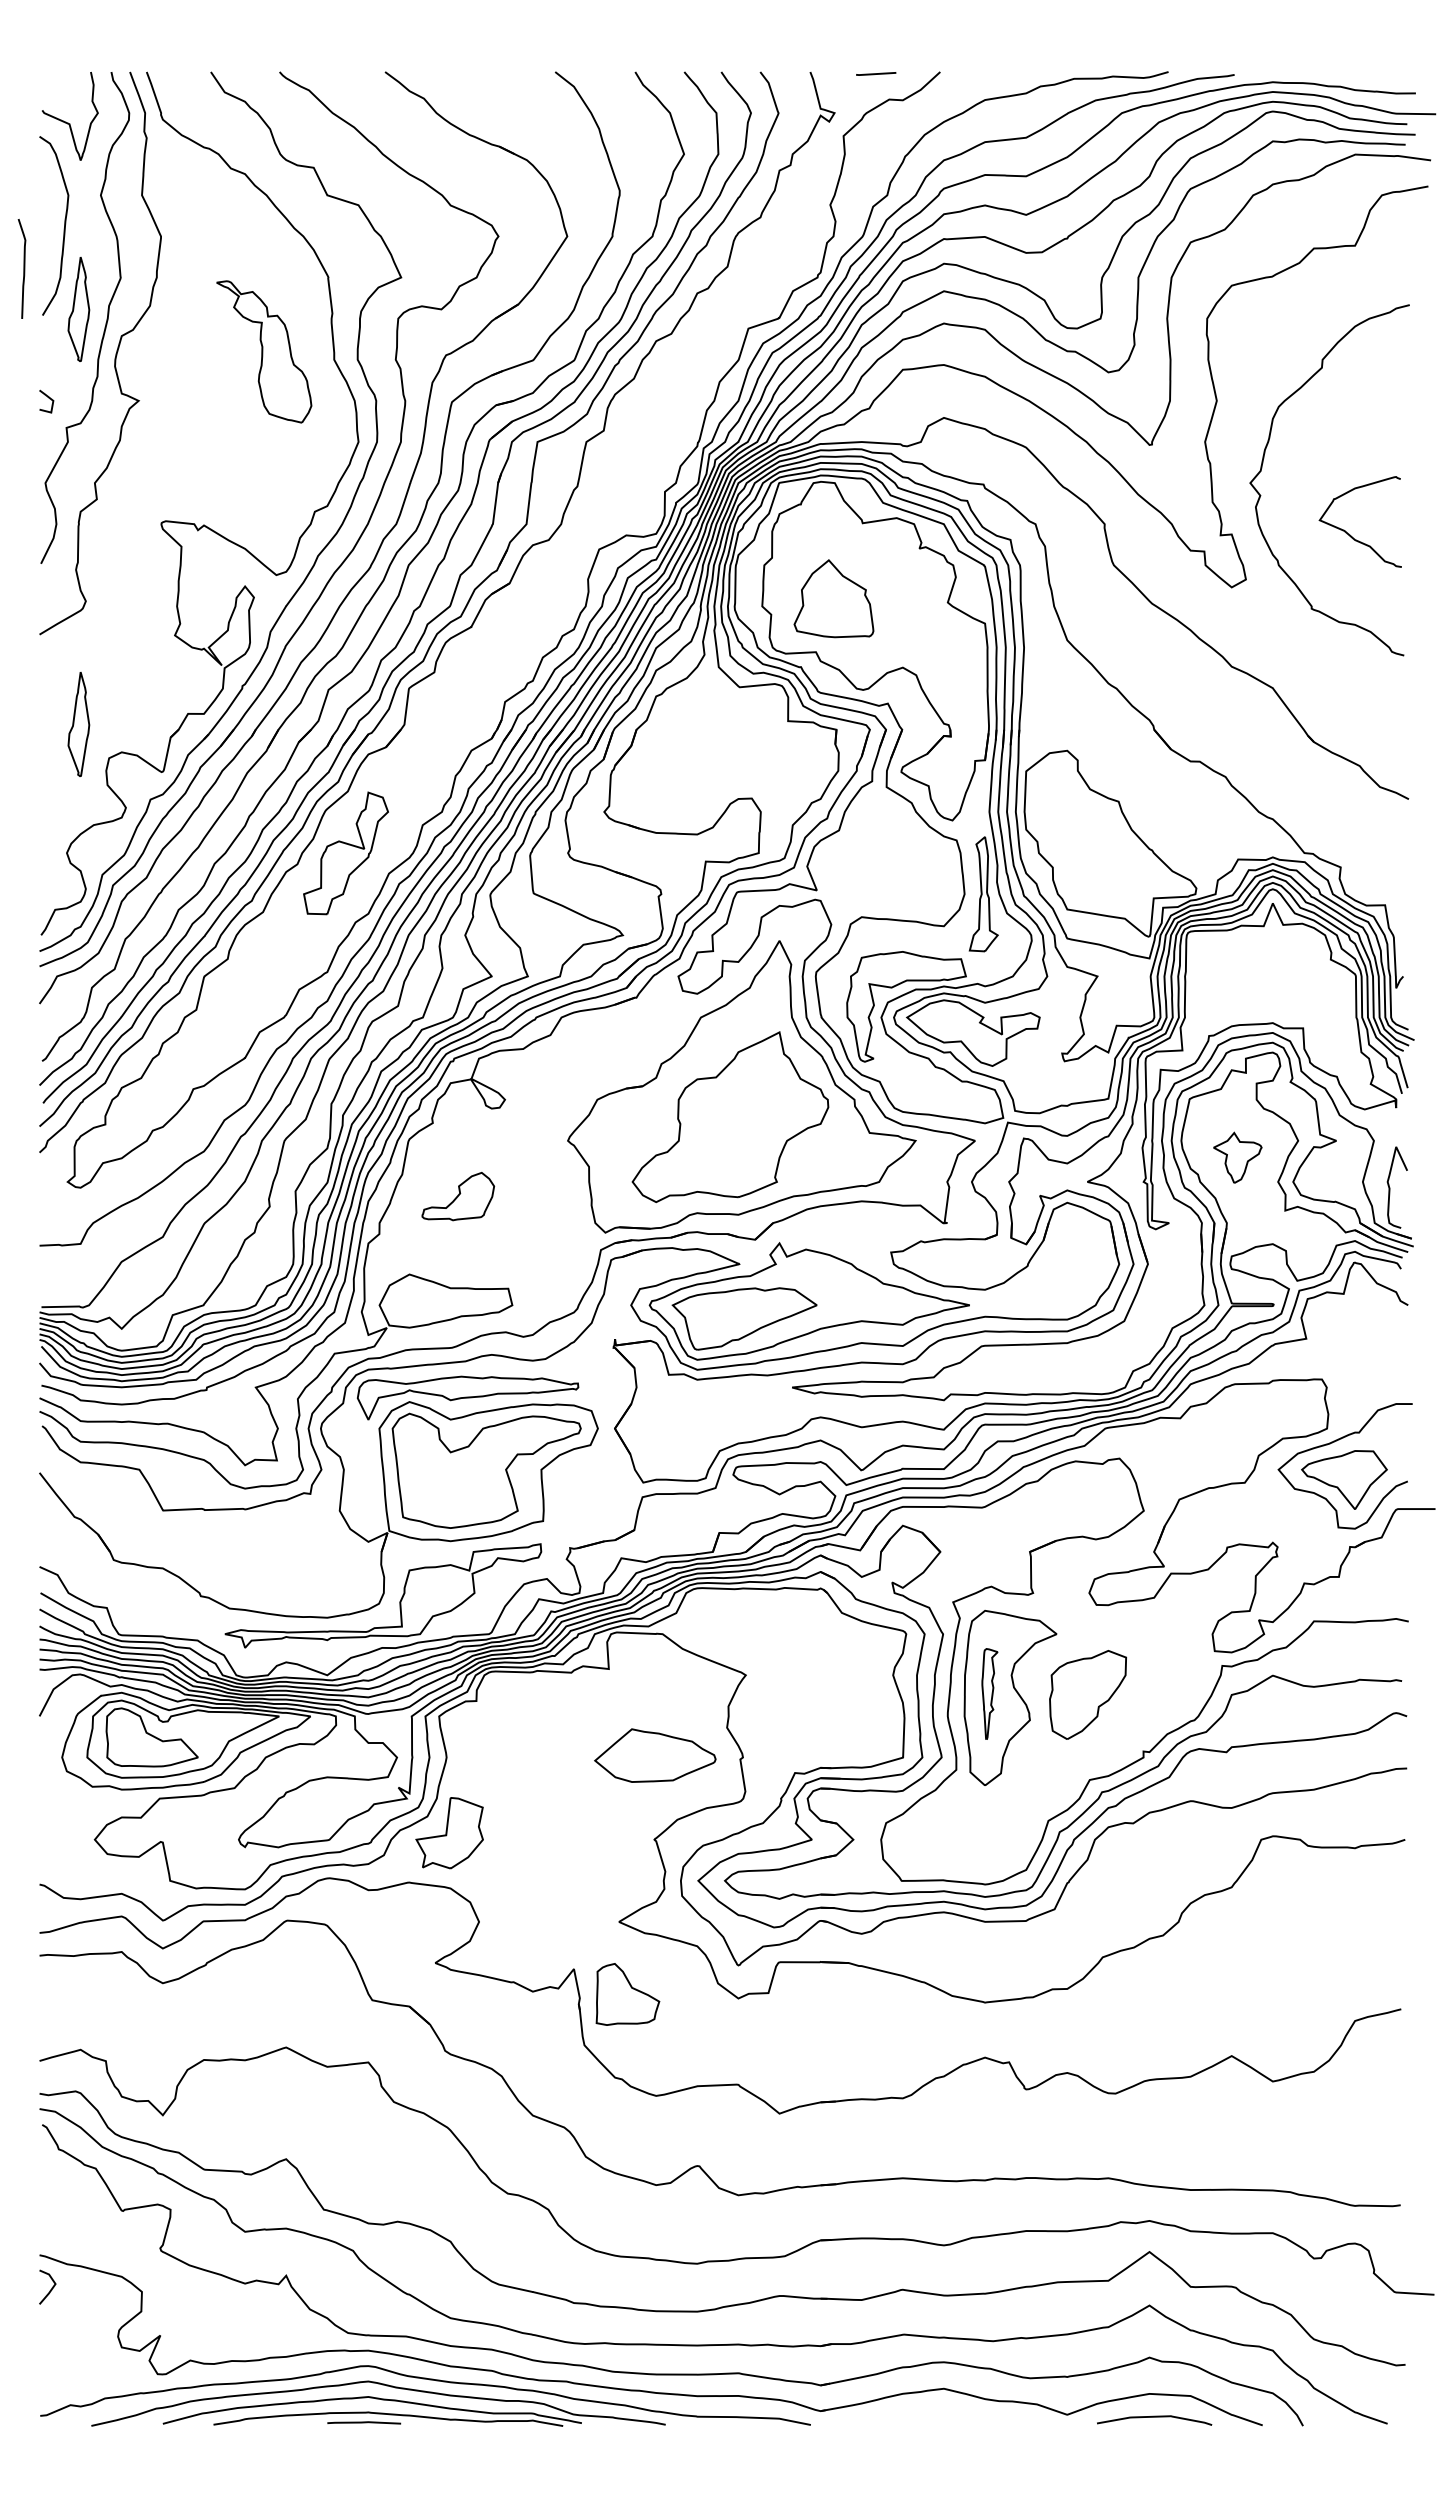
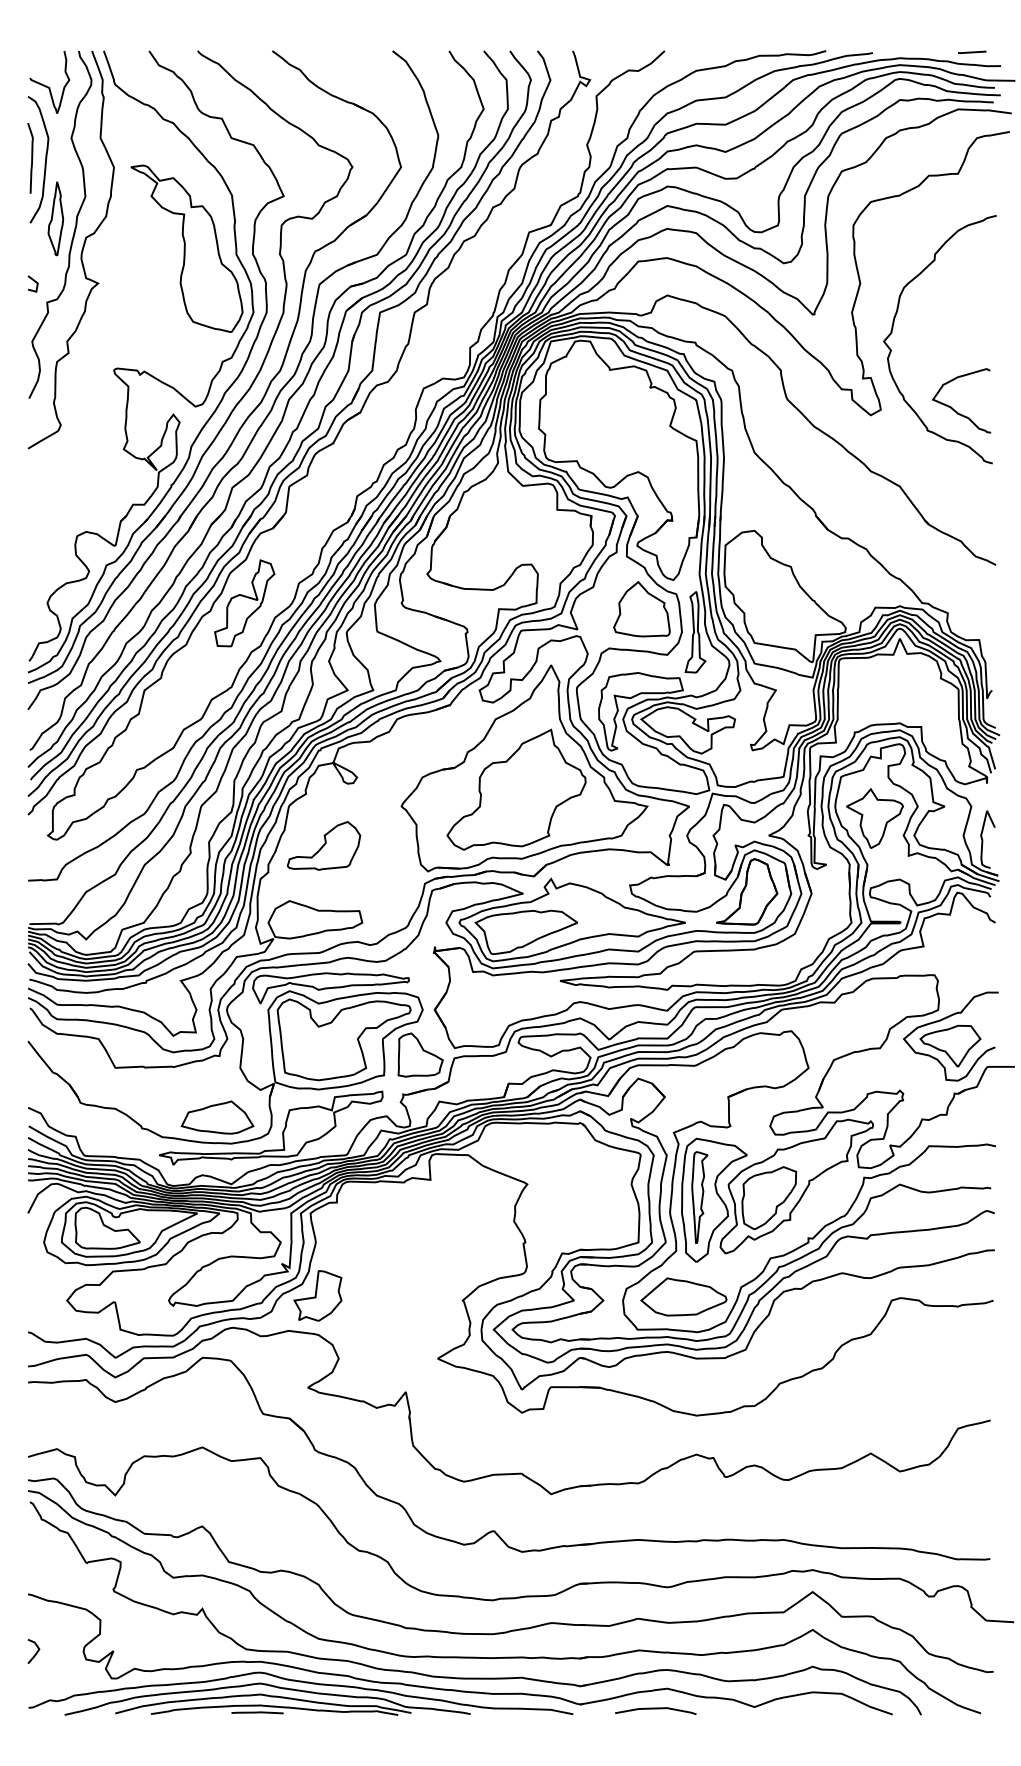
line: (876, 73) -> (972, 52), moved
curve: (23, 268) -> (31, 158), moved
part: (263, 351) -> (186, 248), size x1.67
curve: (1349, 533) -> (954, 409), moved
part: (833, 598) -> (641, 609), moved
part: (78, 724) -> (55, 512), removed
part: (1237, 1157) -> (874, 818), size x1.67
part: (458, 1196) -> (324, 845), size x1.43
part: (1056, 1261) -> (746, 891), added
part: (307, 1580) -> (217, 1117), added
part: (1126, 1678) -> (796, 1186), added
part: (989, 1693) -> (699, 1197), size x1.43
part: (655, 1755) -> (684, 1296), moved
part: (627, 1994) -> (420, 1055), moved
line: (50, 2289) -> (35, 1653), moved
curve: (1154, 2417) -> (655, 1709), moved

